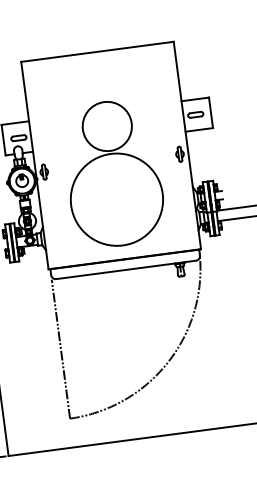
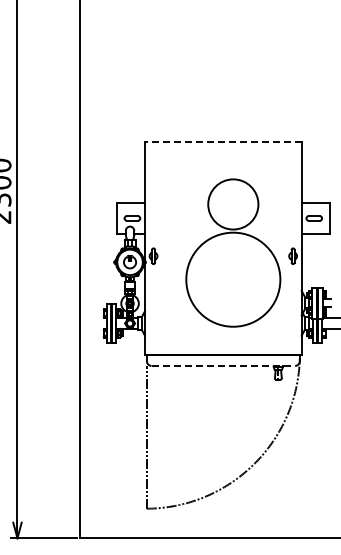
line: (96, 51) -> (222, 141), solid -> dashed
part: (113, 173) -> (233, 252), moved
line: (126, 269) -> (223, 365), solid -> dashed

